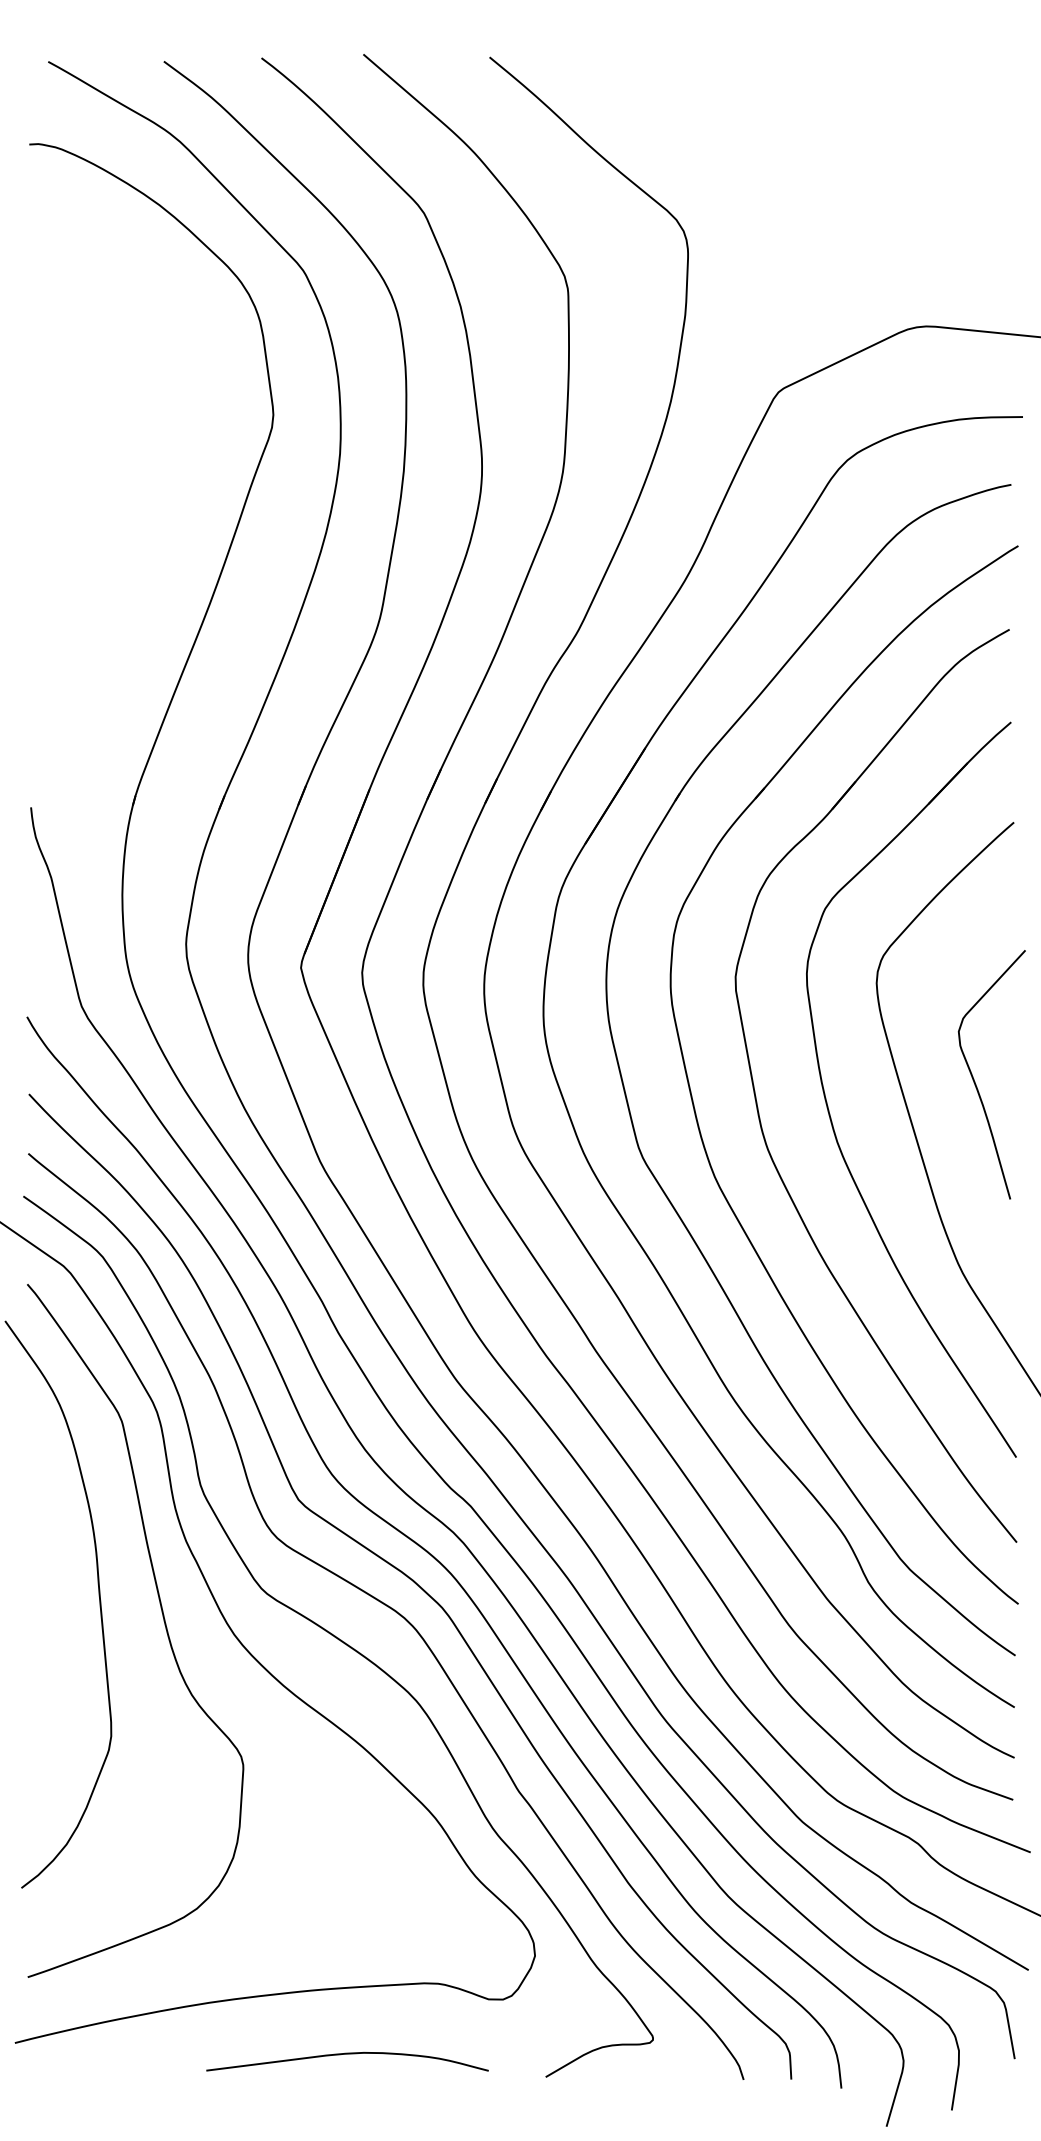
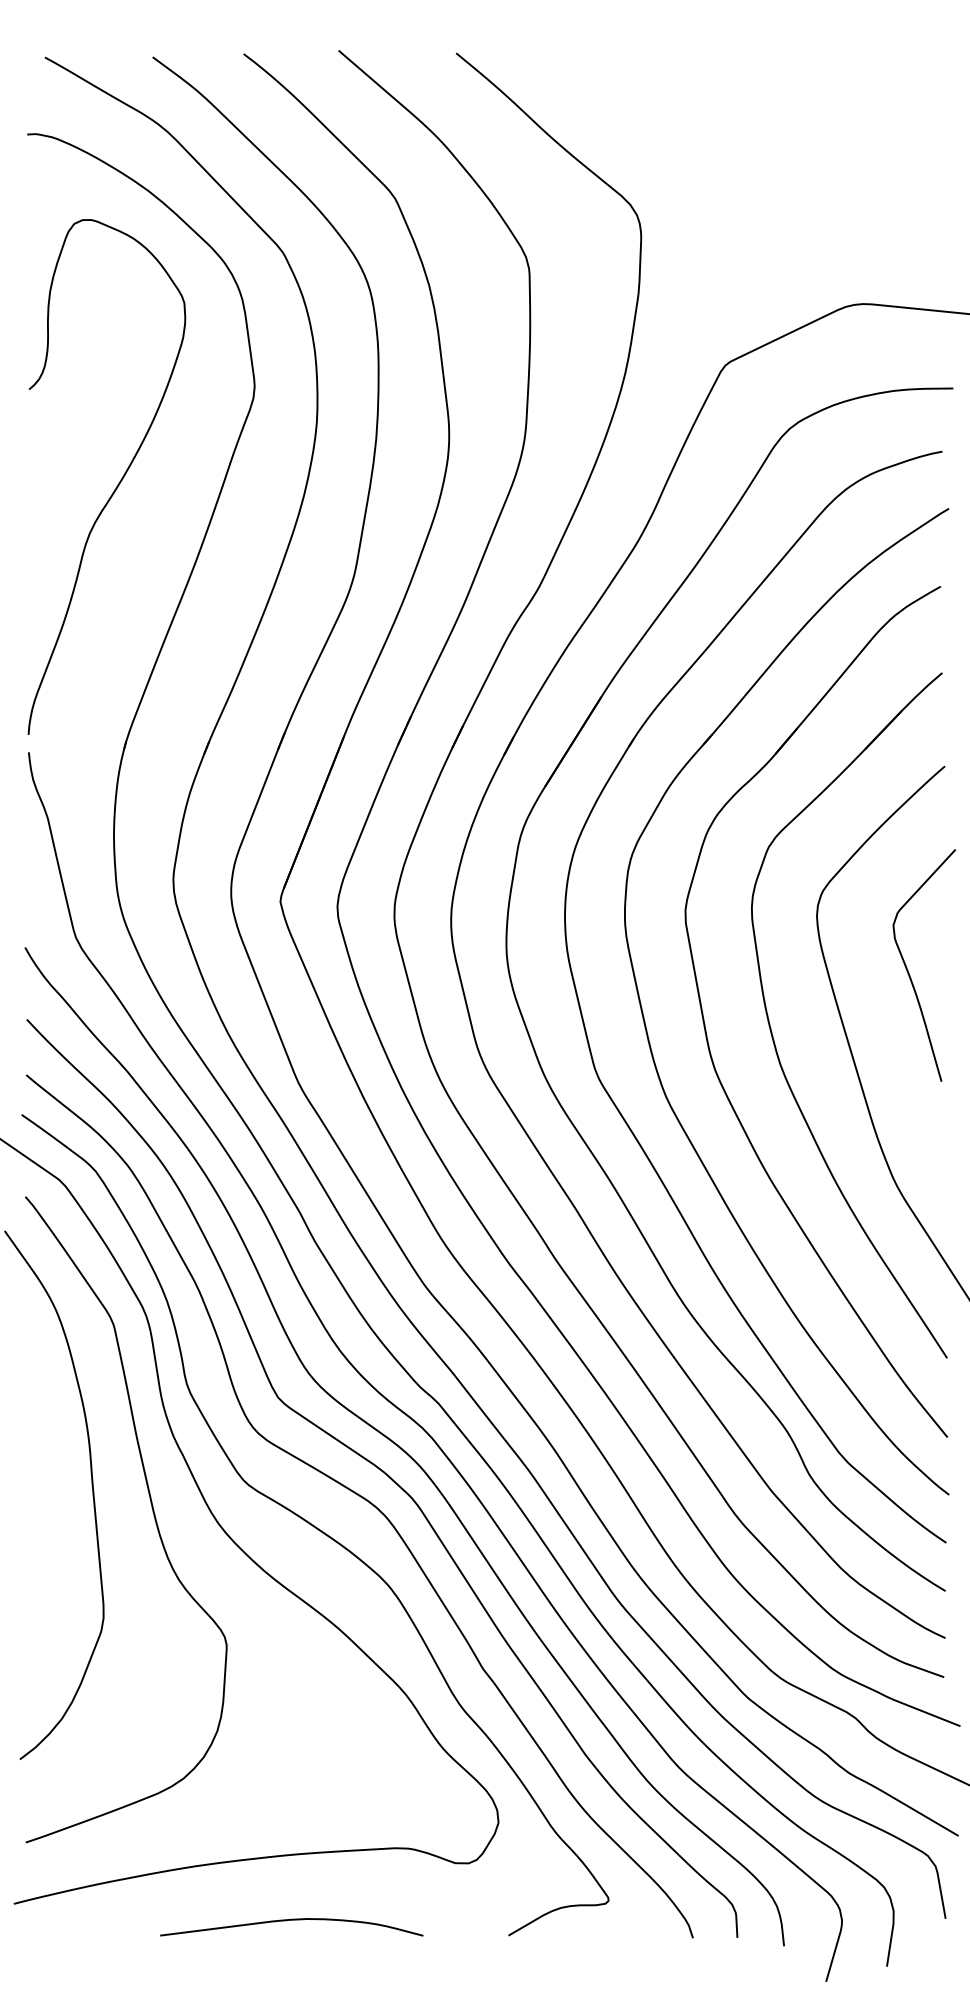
curve: (126, 520) -> (117, 484), added
curve: (975, 1082) -> (909, 972), moved
curve: (347, 2054) -> (291, 1920), moved

